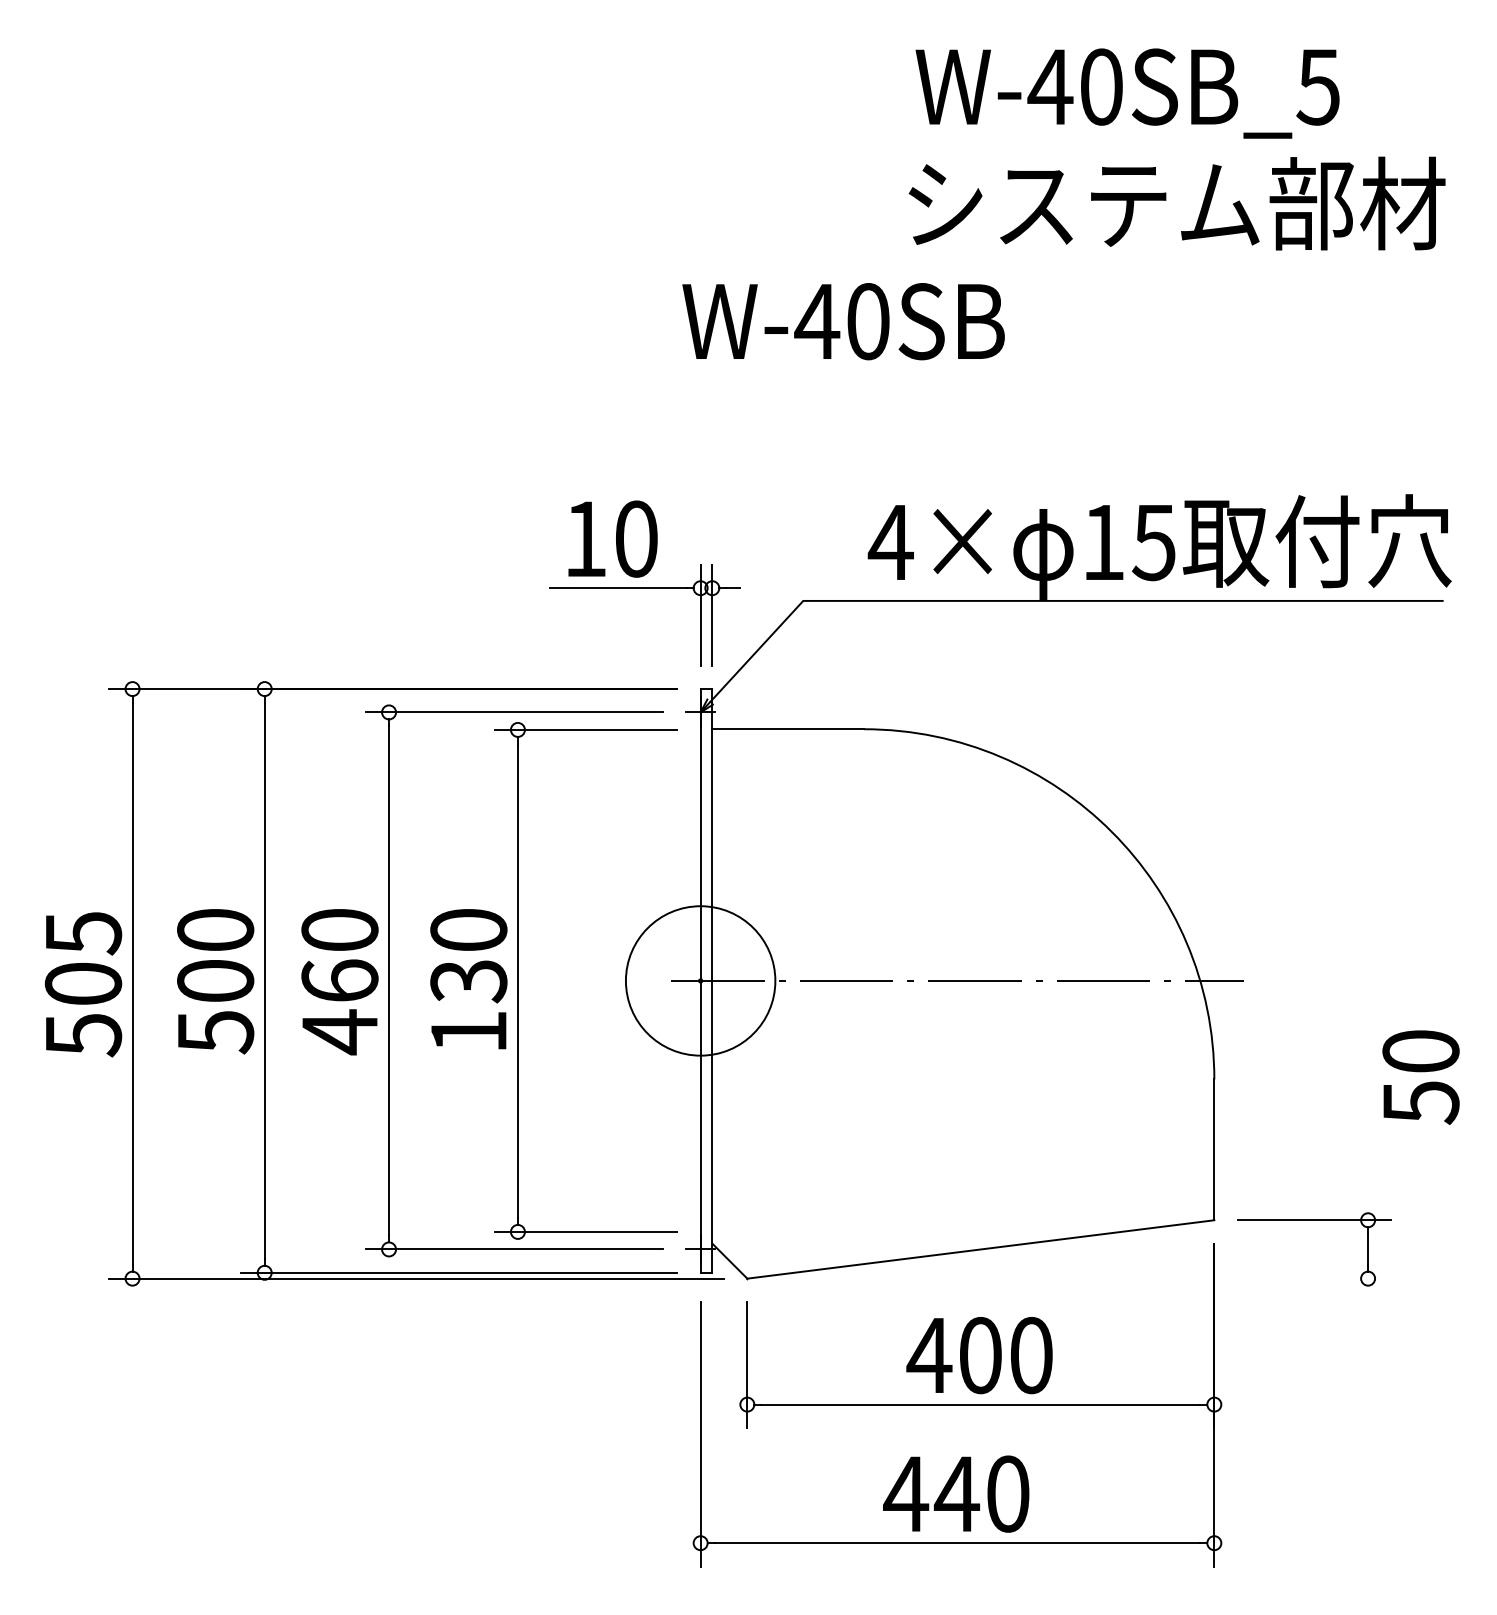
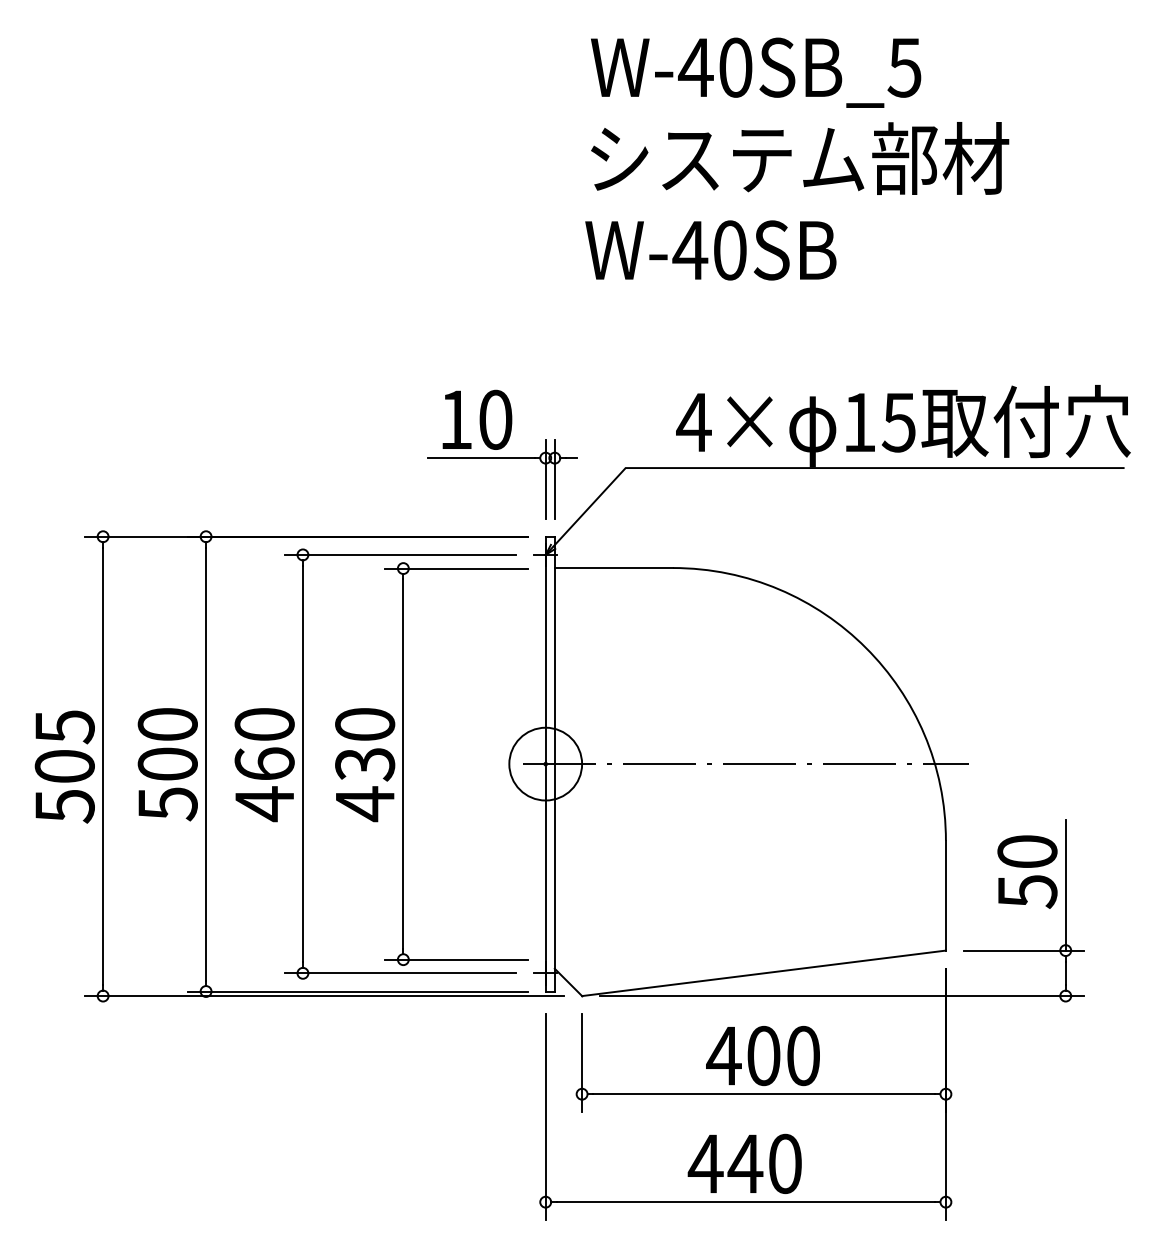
text: (1127, 93) -> (755, 72), moved
text: (1176, 203) -> (799, 158), moved
text: (843, 321) -> (710, 250), moved
circle: (700, 980) -> (545, 763), size x0.62
text: (468, 1032) -> (364, 804), 130 -> 430
text: (1420, 1077) -> (1027, 872), moved
line: (1368, 1136) -> (1066, 885), added
line: (1080, 1278) -> (841, 995), added

